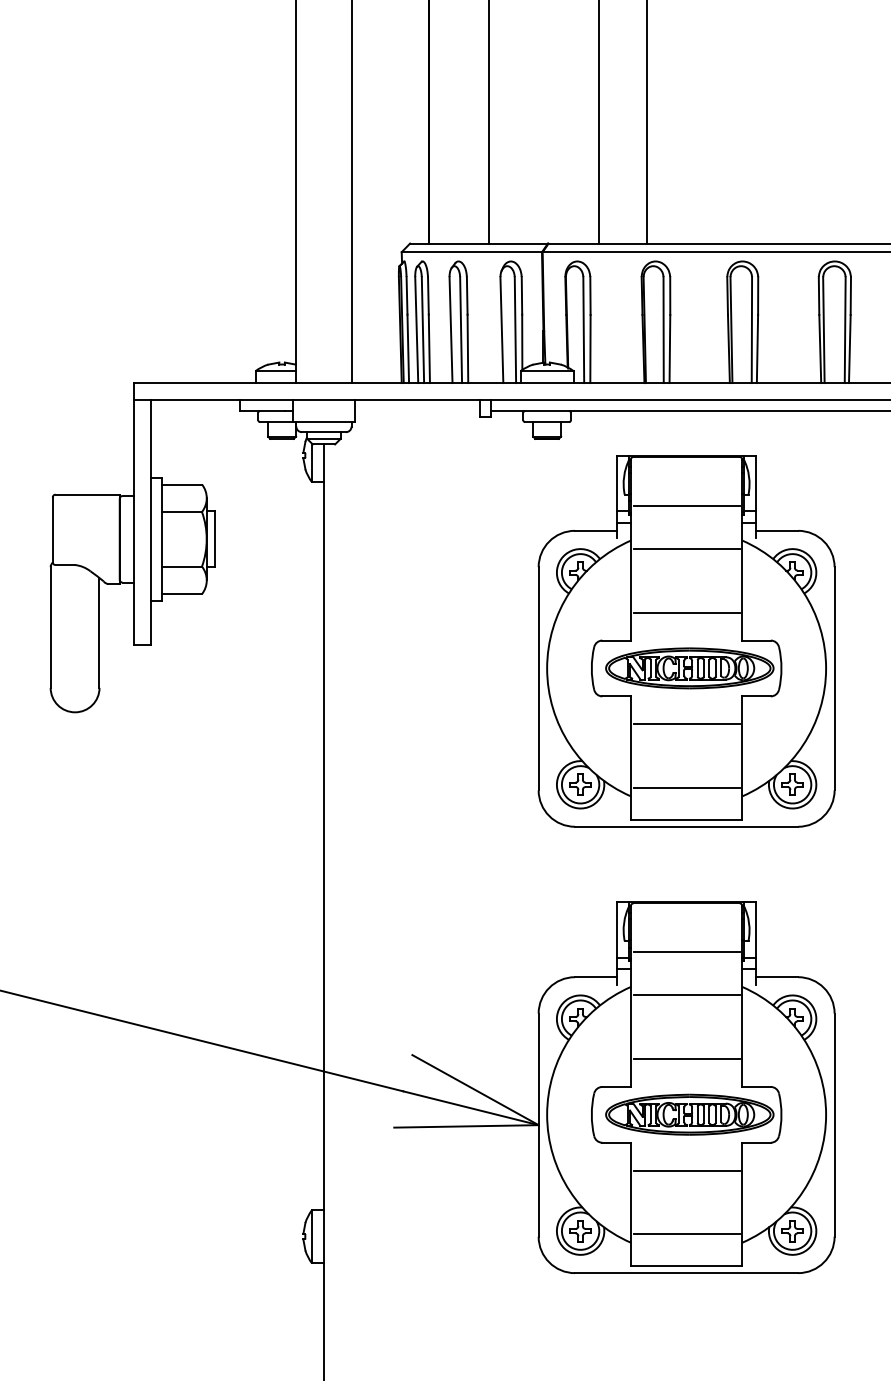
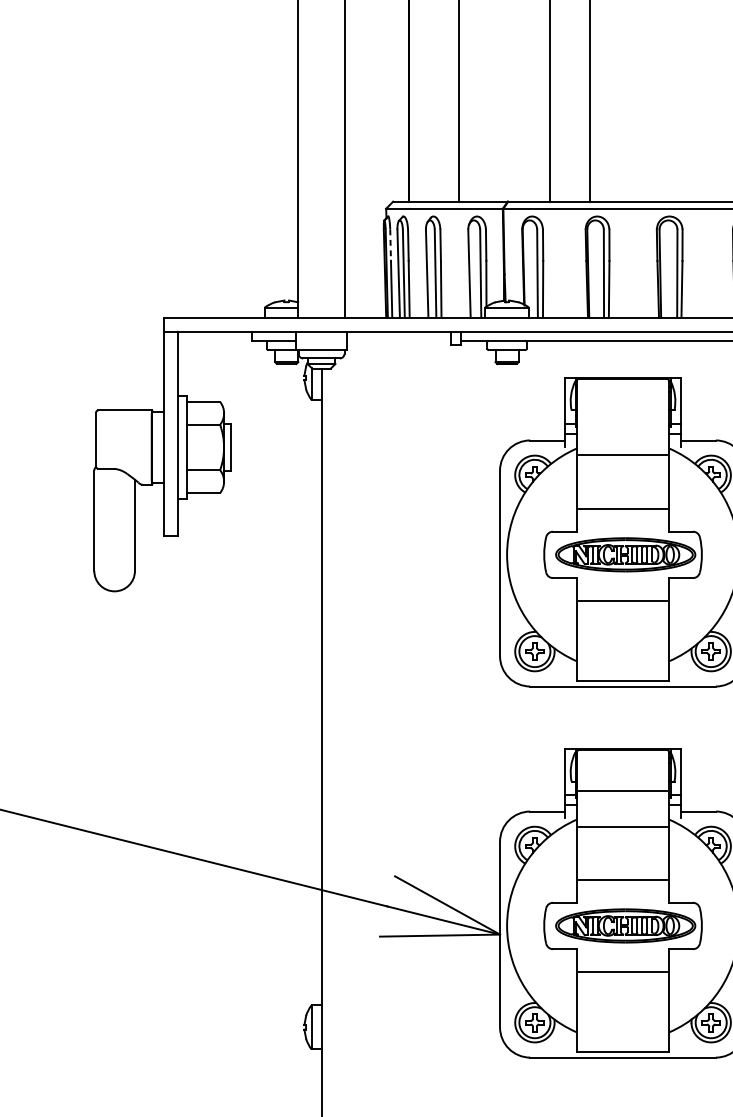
line: (407, 295) -> (390, 244), solid -> dashed
line: (686, 506) -> (622, 420), removed
line: (686, 788) -> (622, 654), removed
line: (686, 1234) -> (622, 1025), removed

